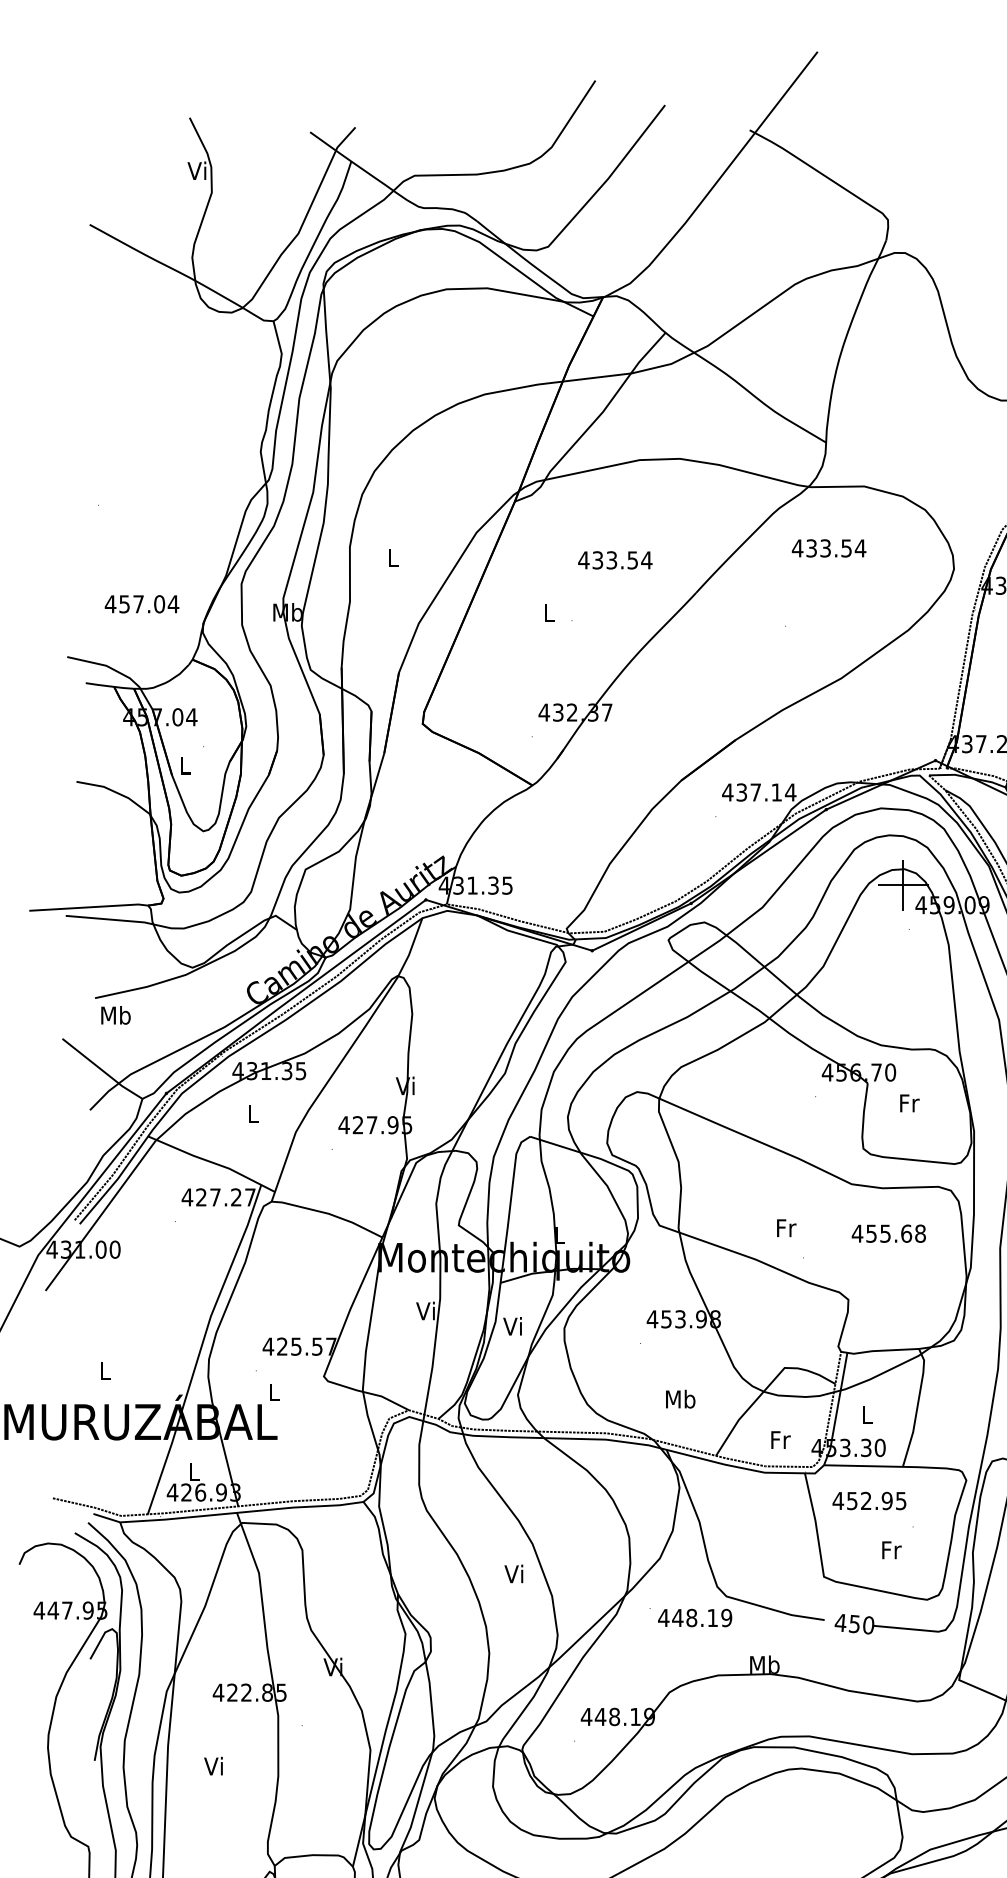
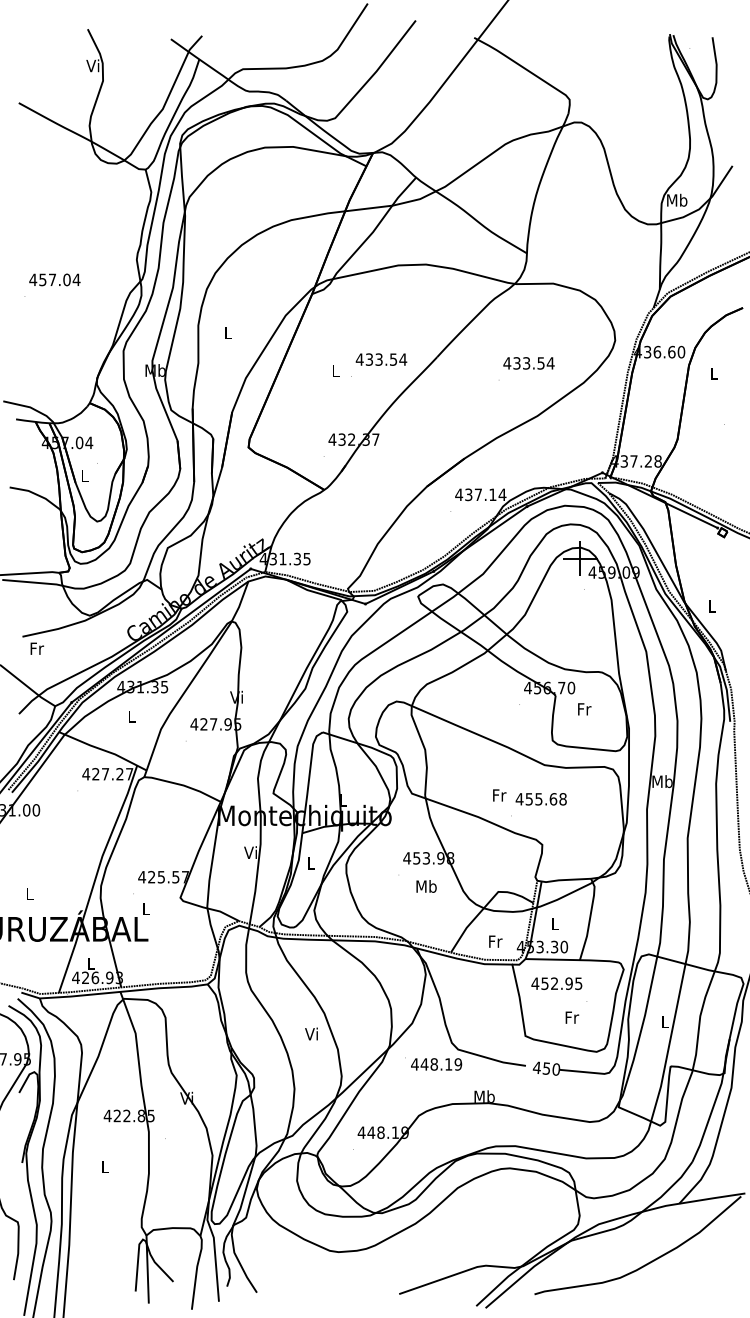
text: (828, 548) -> (528, 363), moved
text: (615, 560) -> (381, 359), moved
text: (141, 603) -> (54, 279), moved
text: (115, 1015) -> (36, 648), Mb -> Fr
text: (887, 1234) -> (540, 799), moved
text: (512, 1325) -> (310, 862), Vi -> L
text: (680, 1399) -> (426, 886), moved
text: (212, 1765) -> (103, 1166), Vi -> L

